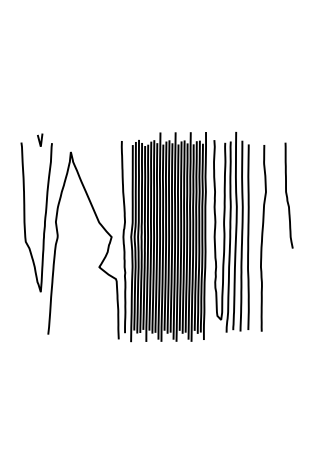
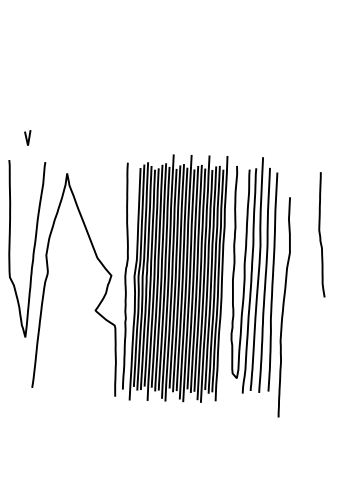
line: (40, 139) -> (27, 137), moved
curve: (262, 238) -> (283, 307), moved

